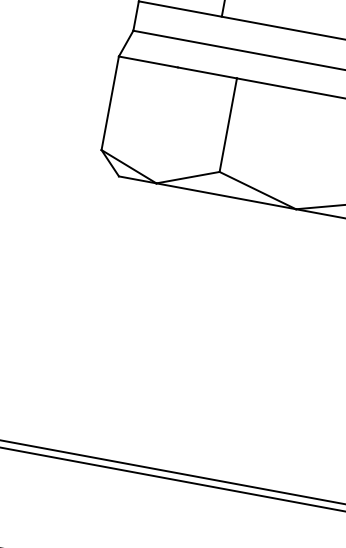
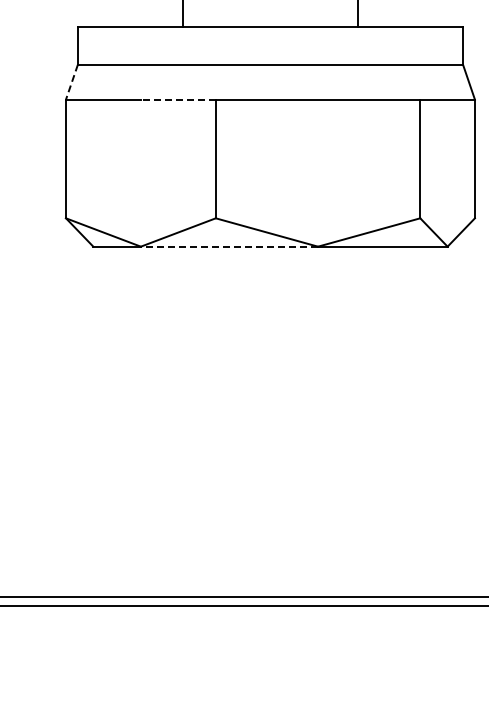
line: (125, 43) -> (71, 82), solid -> dashed
line: (206, 72) -> (177, 99), solid -> dashed
line: (226, 196) -> (229, 246), solid -> dashed

